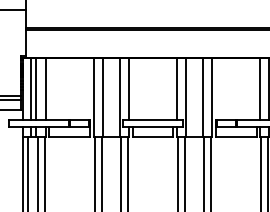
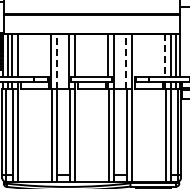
line: (259, 90) -> (164, 56), solid -> dashed
line: (103, 97) -> (57, 61), solid -> dashed
line: (202, 97) -> (125, 61), solid -> dashed

